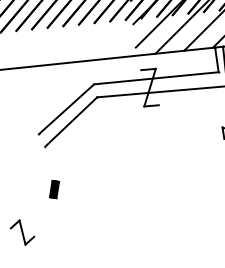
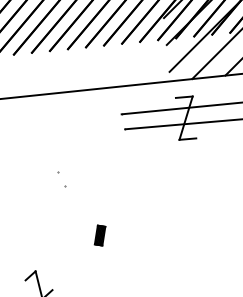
line: (66, 109) -> (89, 143), removed
line: (71, 121) -> (95, 157), removed
part: (54, 189) -> (100, 235), moved

